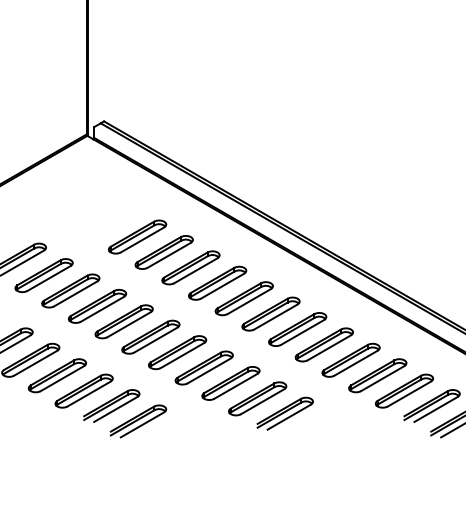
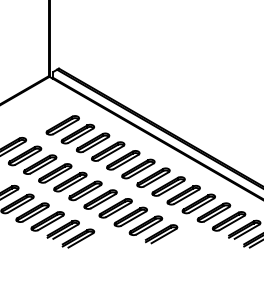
part: (110, 221) -> (62, 125), added

